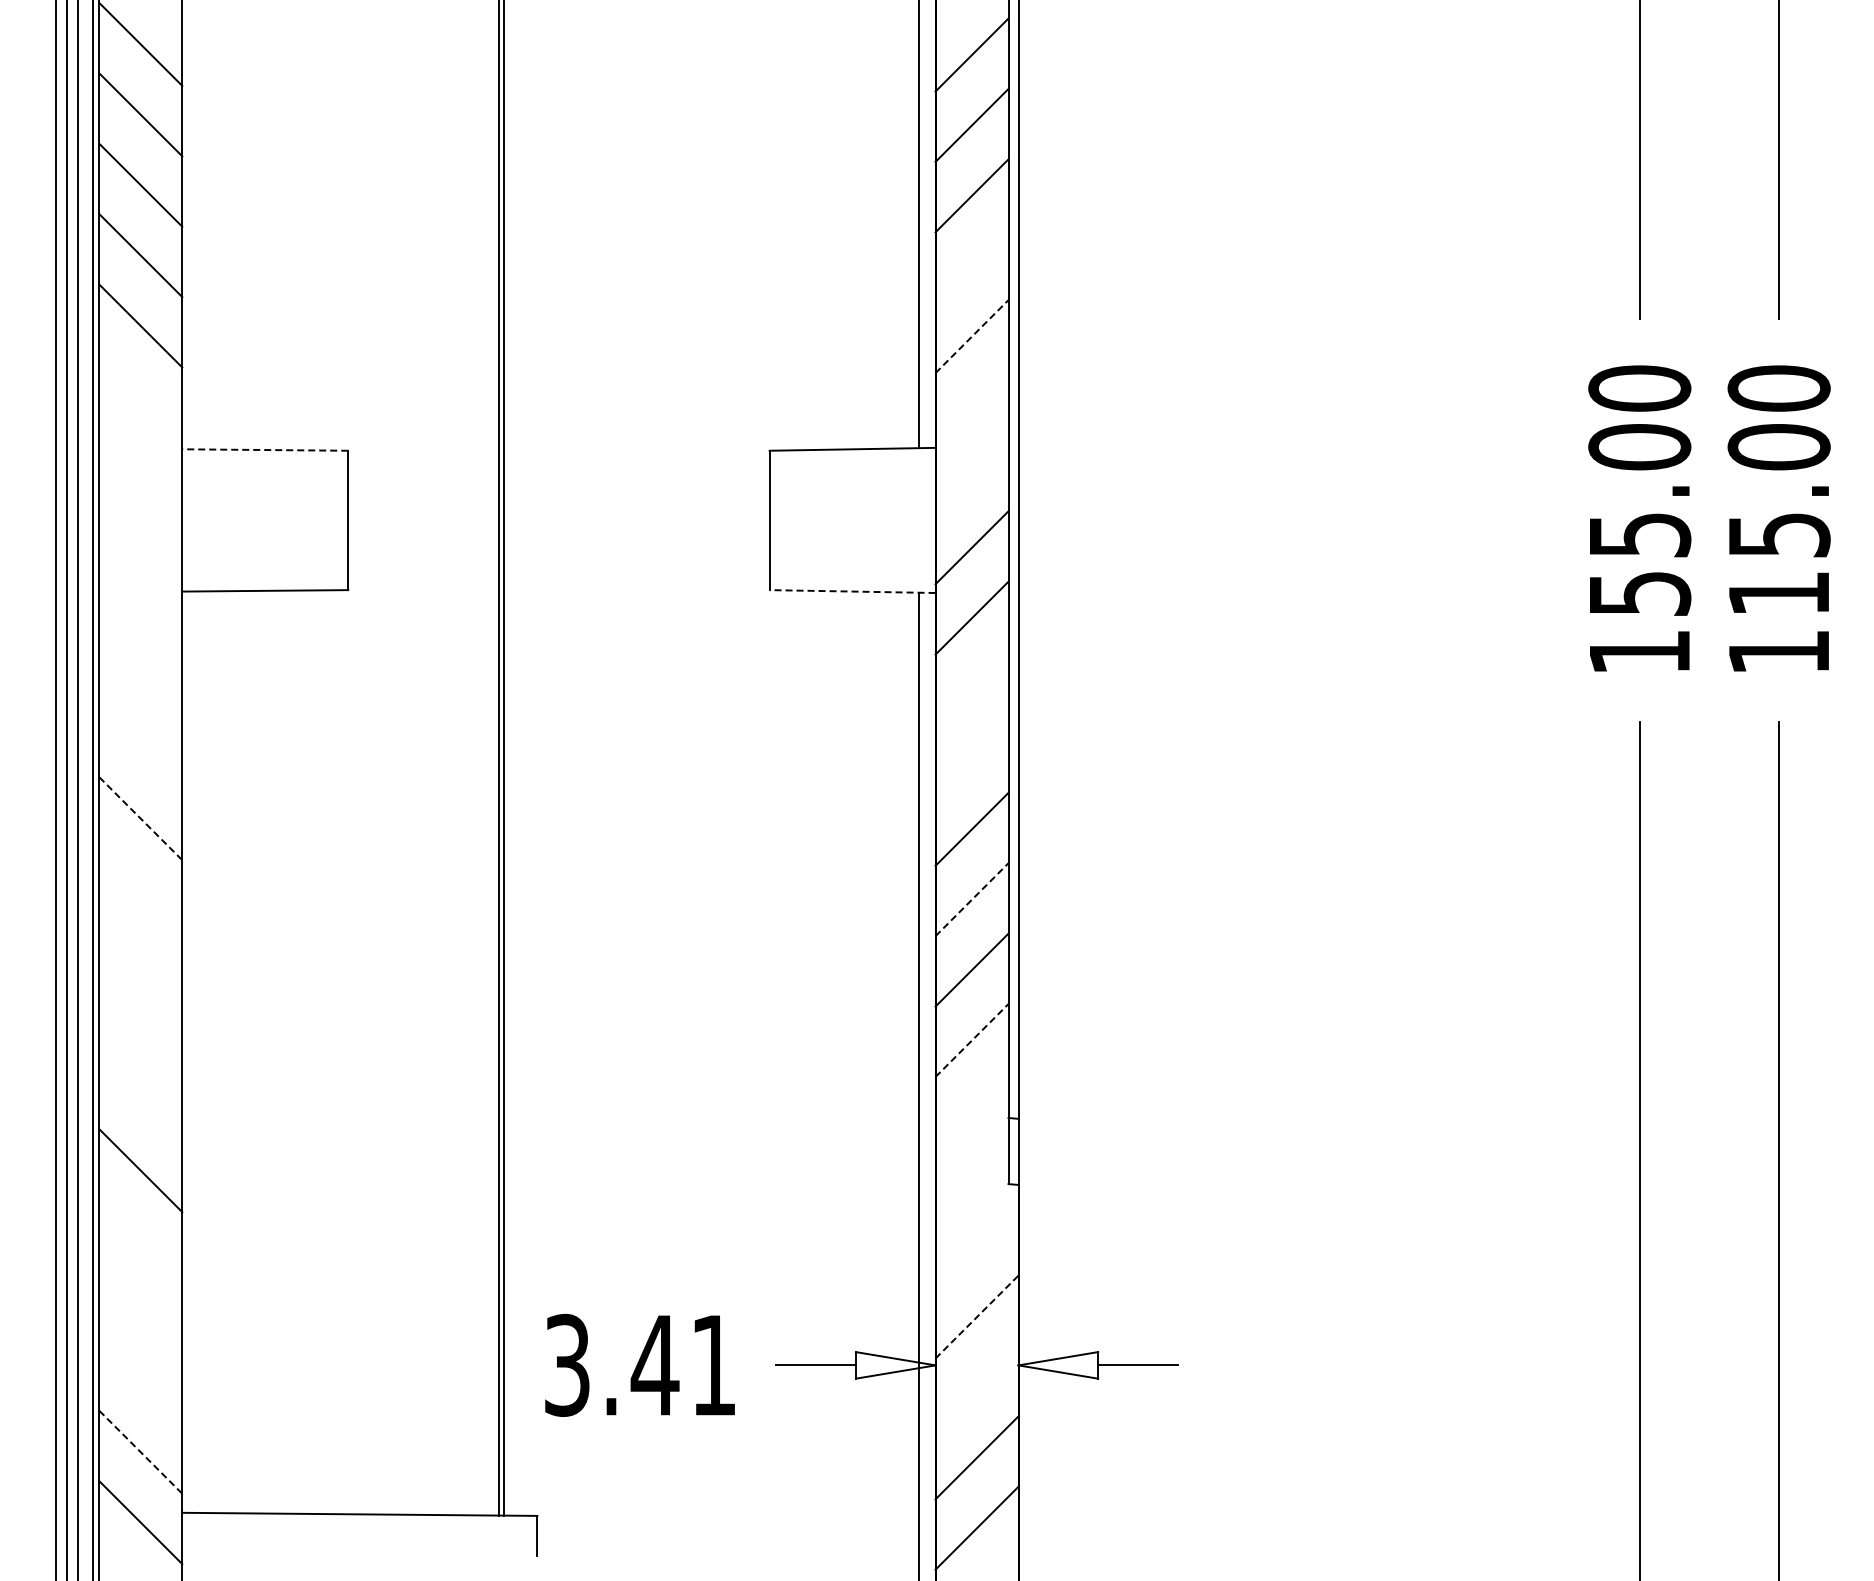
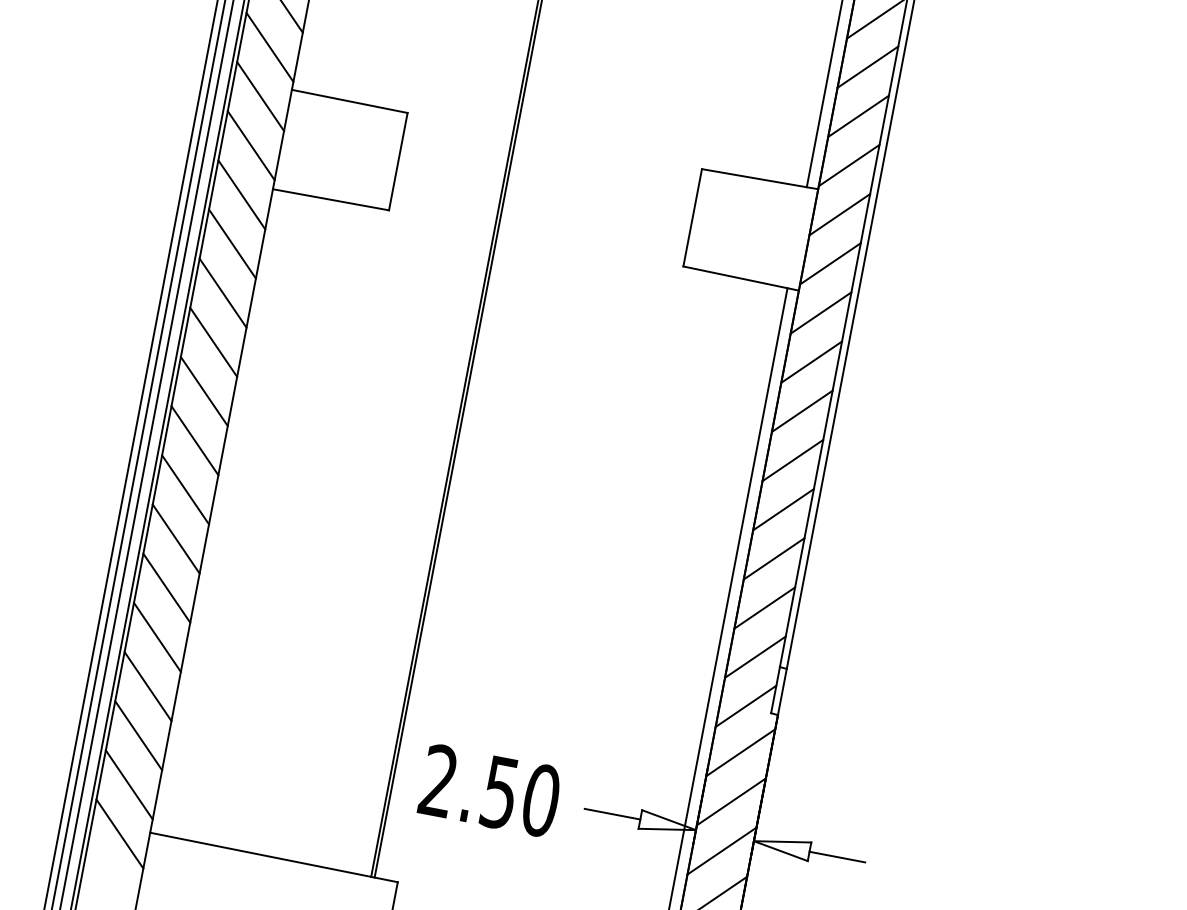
line: (971, 265) -> (867, 66), added
line: (972, 336) -> (858, 116), dashed -> solid
line: (140, 395) -> (269, 46), added
line: (971, 406) -> (848, 165), added
line: (265, 450) -> (349, 101), dashed -> solid
line: (140, 466) -> (260, 96), added
line: (971, 476) -> (839, 214), added
line: (140, 536) -> (251, 145), added
line: (852, 591) -> (741, 278), dashed -> solid
line: (140, 607) -> (241, 194), added
line: (140, 677) -> (232, 243), added
line: (971, 688) -> (811, 362), added
line: (140, 747) -> (222, 292), added
line: (971, 758) -> (801, 410), added
line: (140, 818) -> (213, 342), dashed -> solid
line: (140, 888) -> (204, 391), added
line: (972, 899) -> (783, 509), dashed -> solid
line: (140, 959) -> (194, 440), added
line: (140, 1029) -> (185, 489), added
line: (972, 1040) -> (765, 608), dashed -> solid
line: (140, 1099) -> (176, 538), added
line: (971, 1110) -> (755, 656), added
line: (971, 1180) -> (745, 705), added
line: (140, 1240) -> (157, 636), added
line: (976, 1246) -> (740, 752), added
line: (140, 1310) -> (147, 685), added
line: (977, 1317) -> (731, 802), dashed -> solid
text: (641, 1364) -> (490, 790), 3.41 -> 2.50
line: (140, 1381) -> (138, 735), added
line: (976, 1386) -> (721, 850), added
line: (140, 1452) -> (129, 785), dashed -> solid

